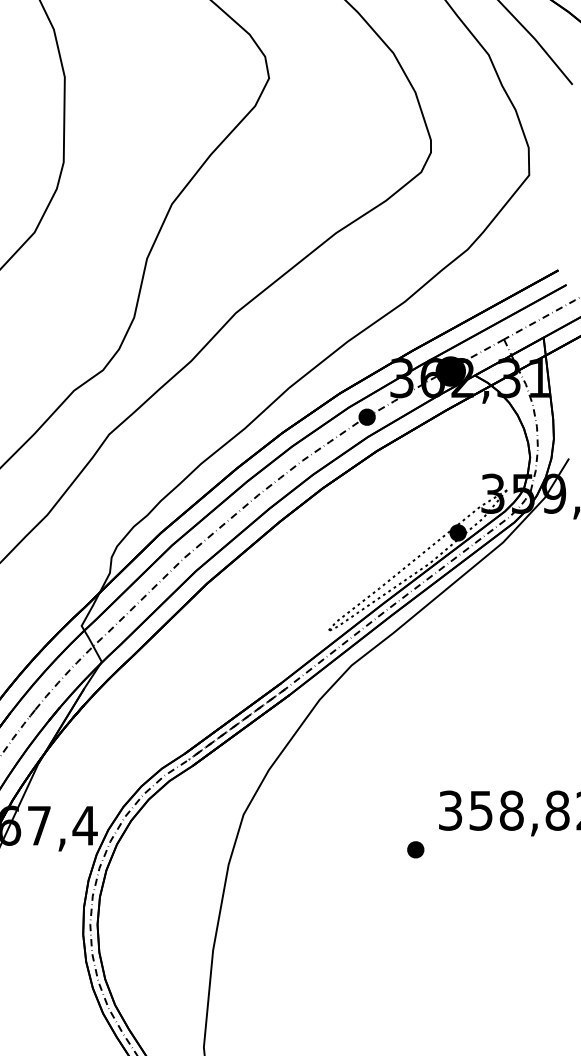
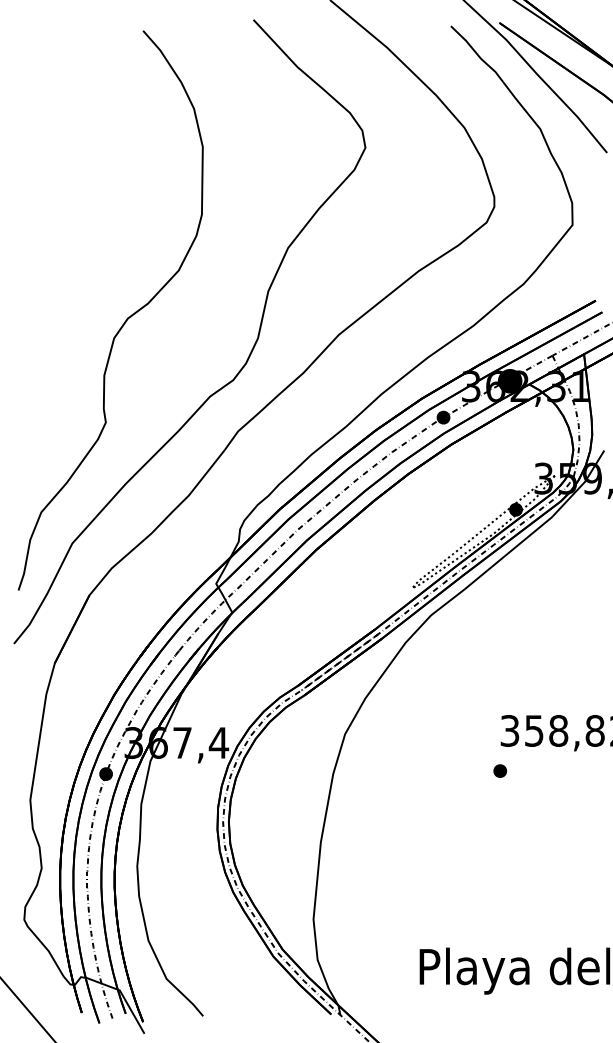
part: (414, 849) -> (499, 770), moved

